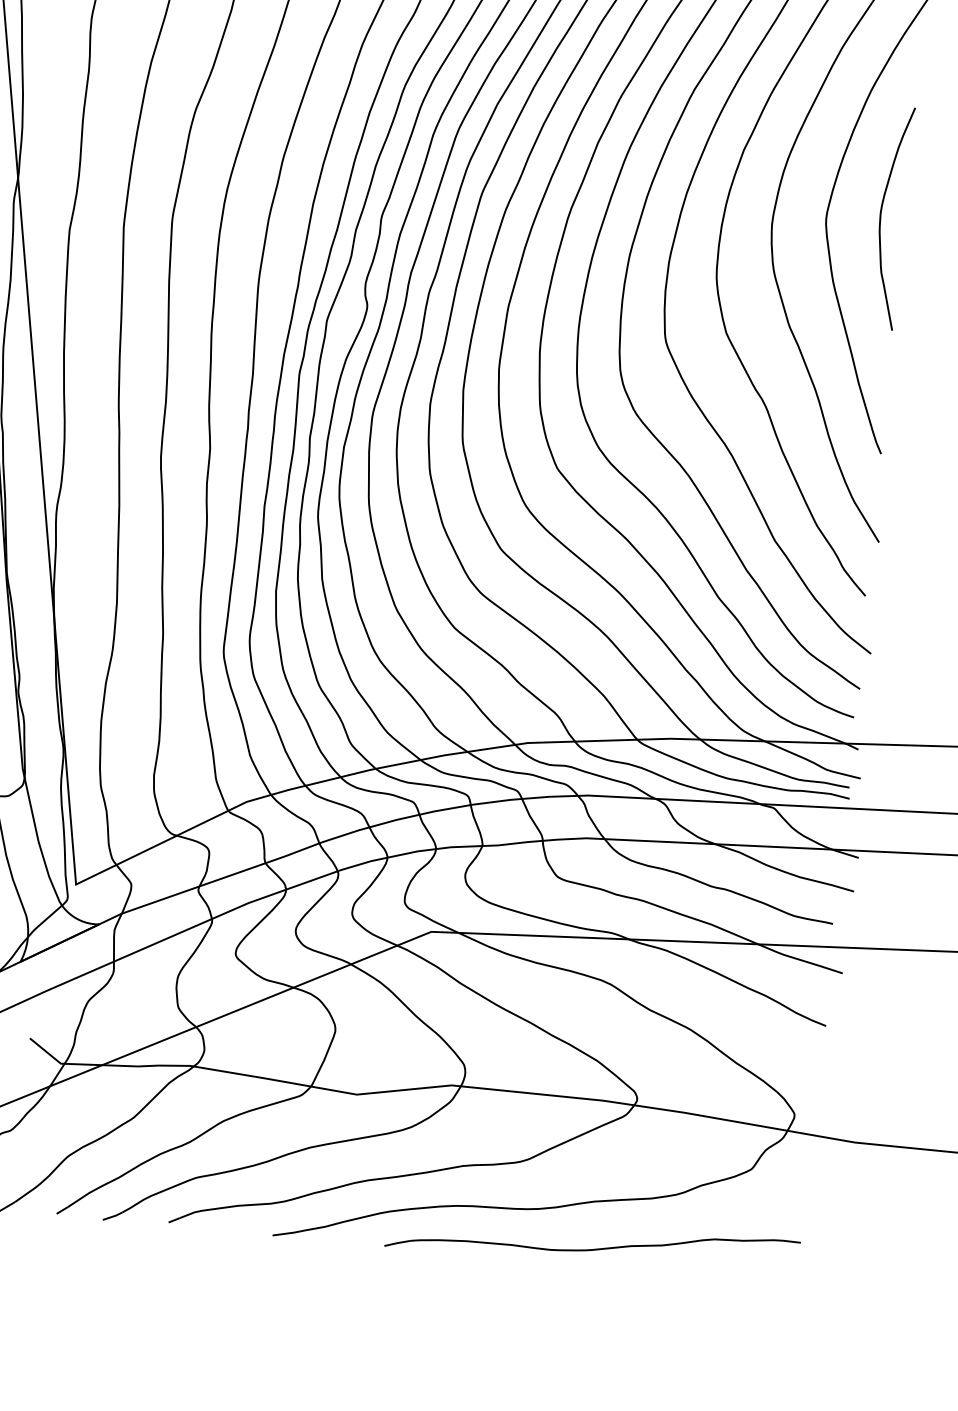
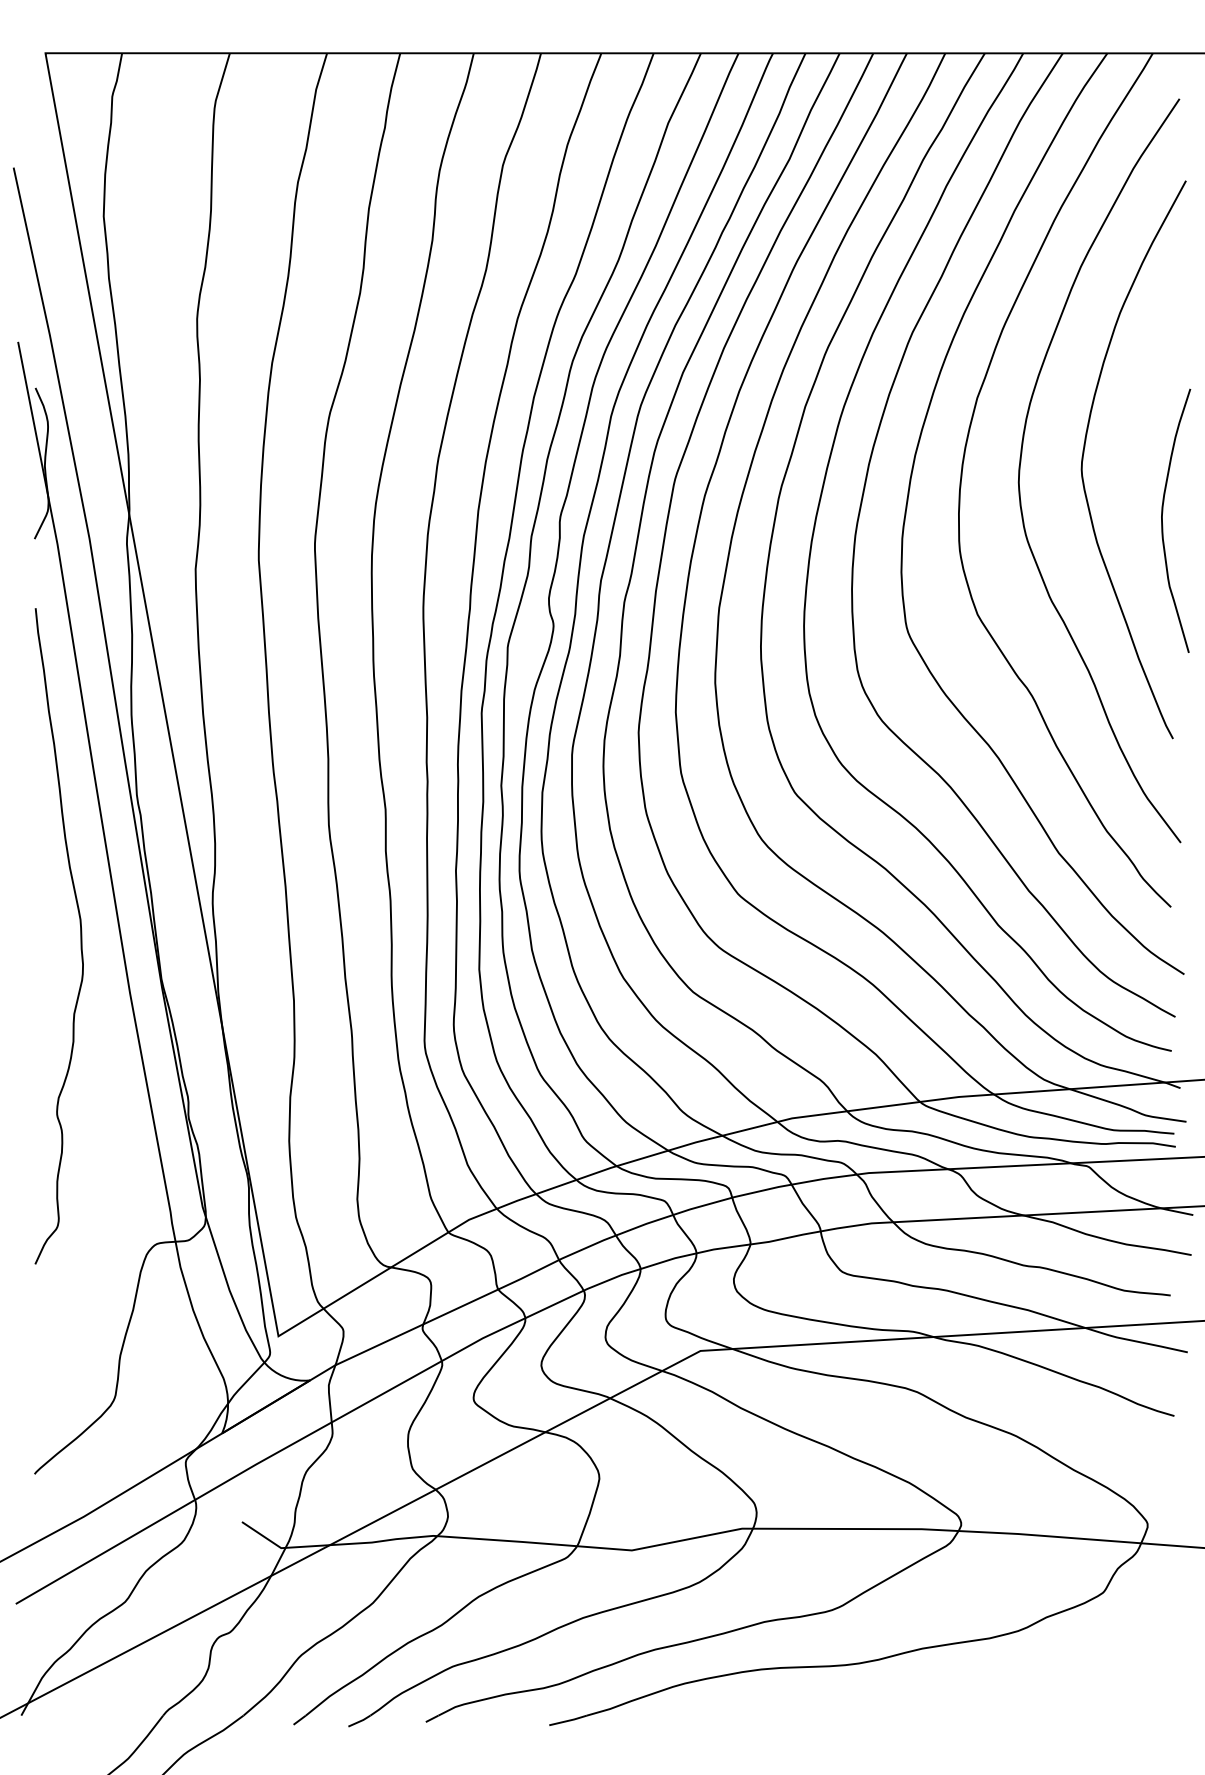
curve: (881, 220) -> (1163, 525), moved
part: (592, 1244) -> (925, 1698), removed

